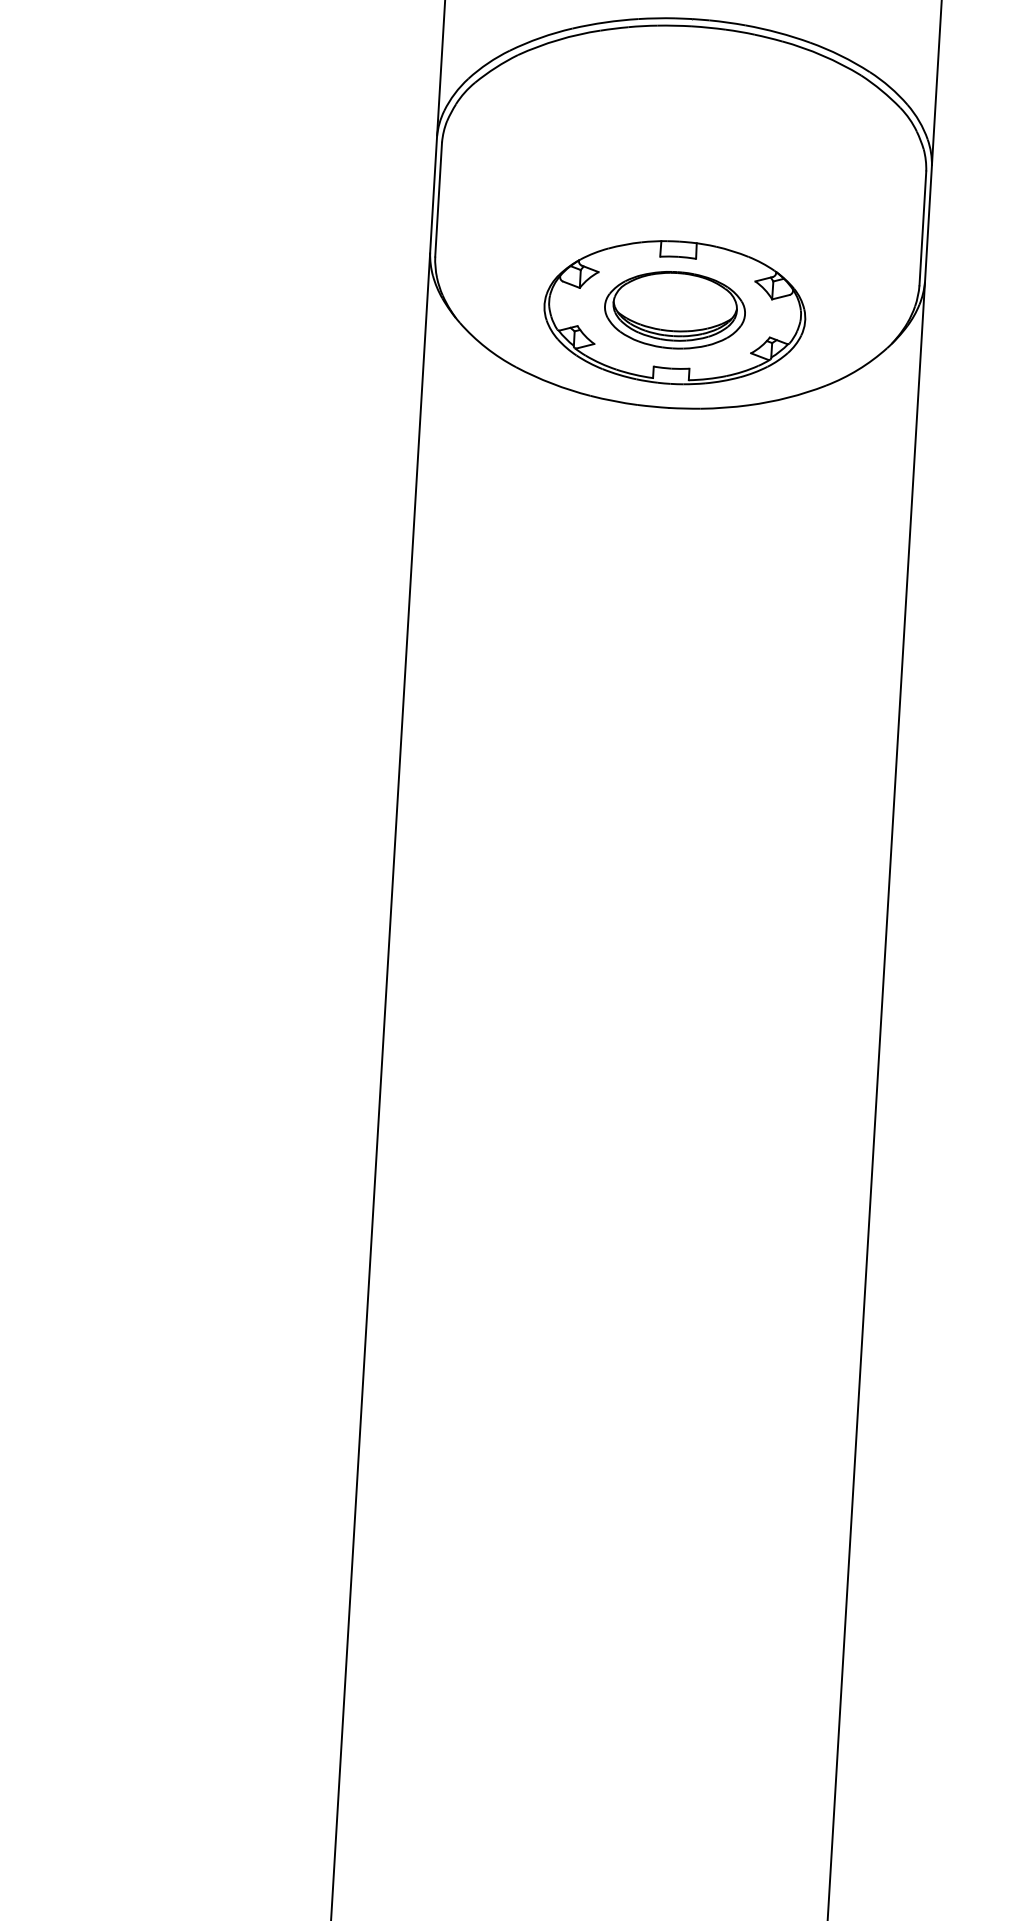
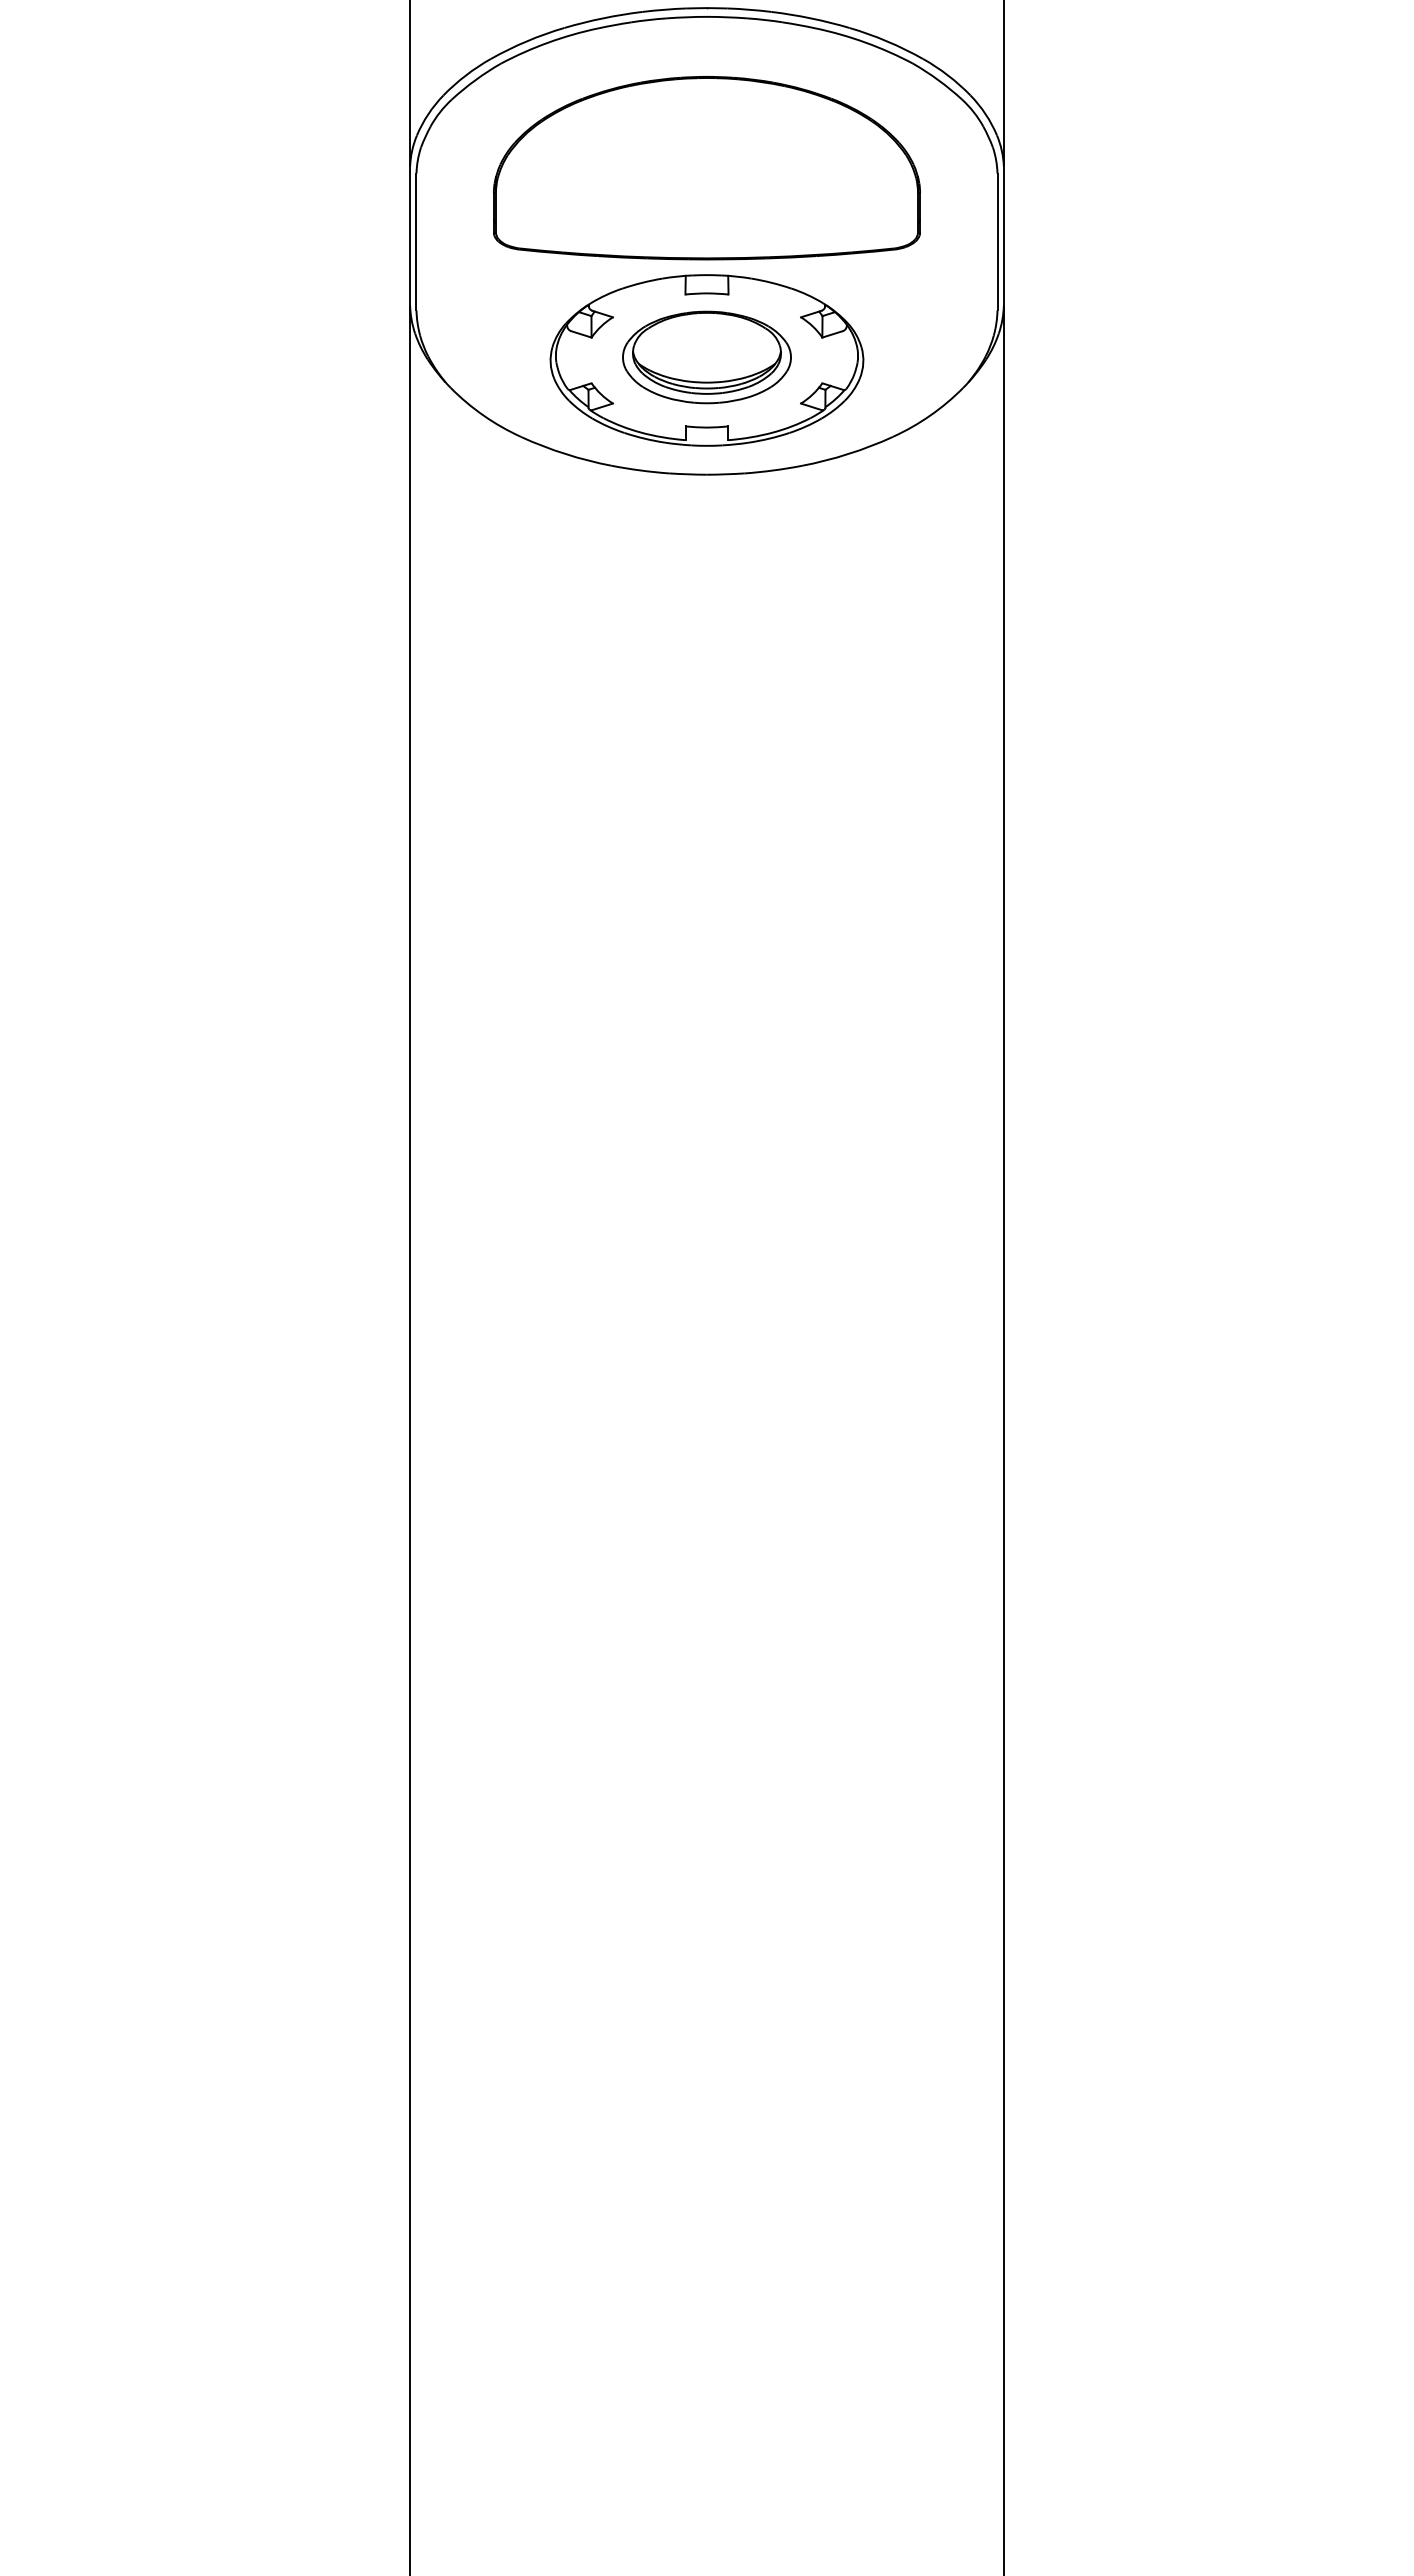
part: (683, 152) -> (706, 168), added

